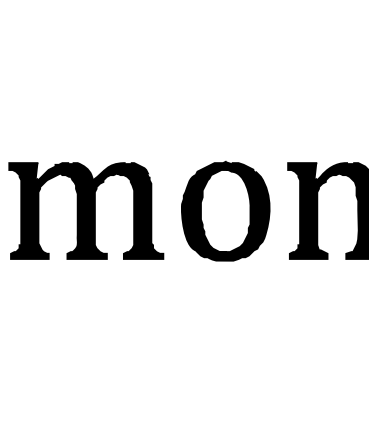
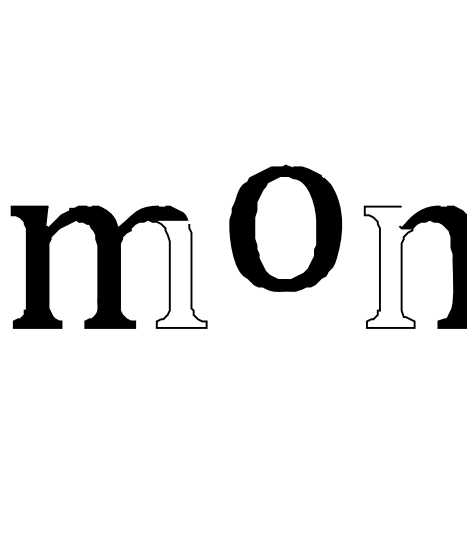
part: (225, 210) -> (285, 227), moved
fill: (307, 210) -> (389, 266), removed
fill: (140, 215) -> (177, 272), removed

